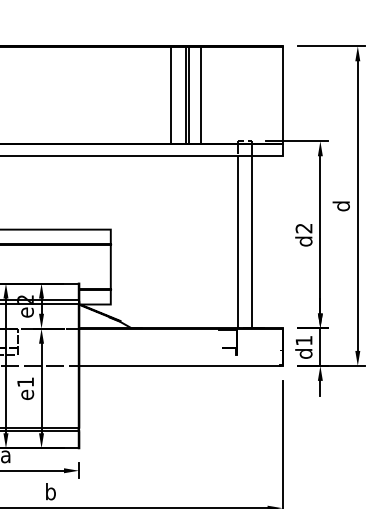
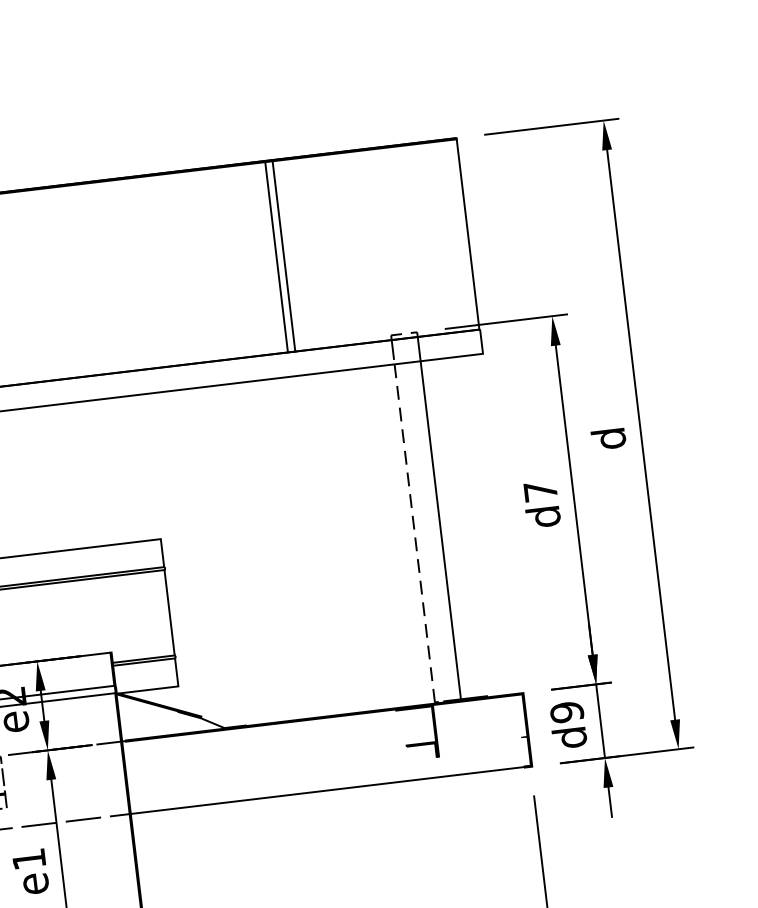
line: (170, 94) -> (246, 259), removed
line: (200, 94) -> (305, 252), removed
text: (303, 228) -> (539, 491), d2 -> d7
line: (238, 242) -> (415, 534), solid -> dashed
text: (303, 340) -> (565, 711), d1 -> d9

